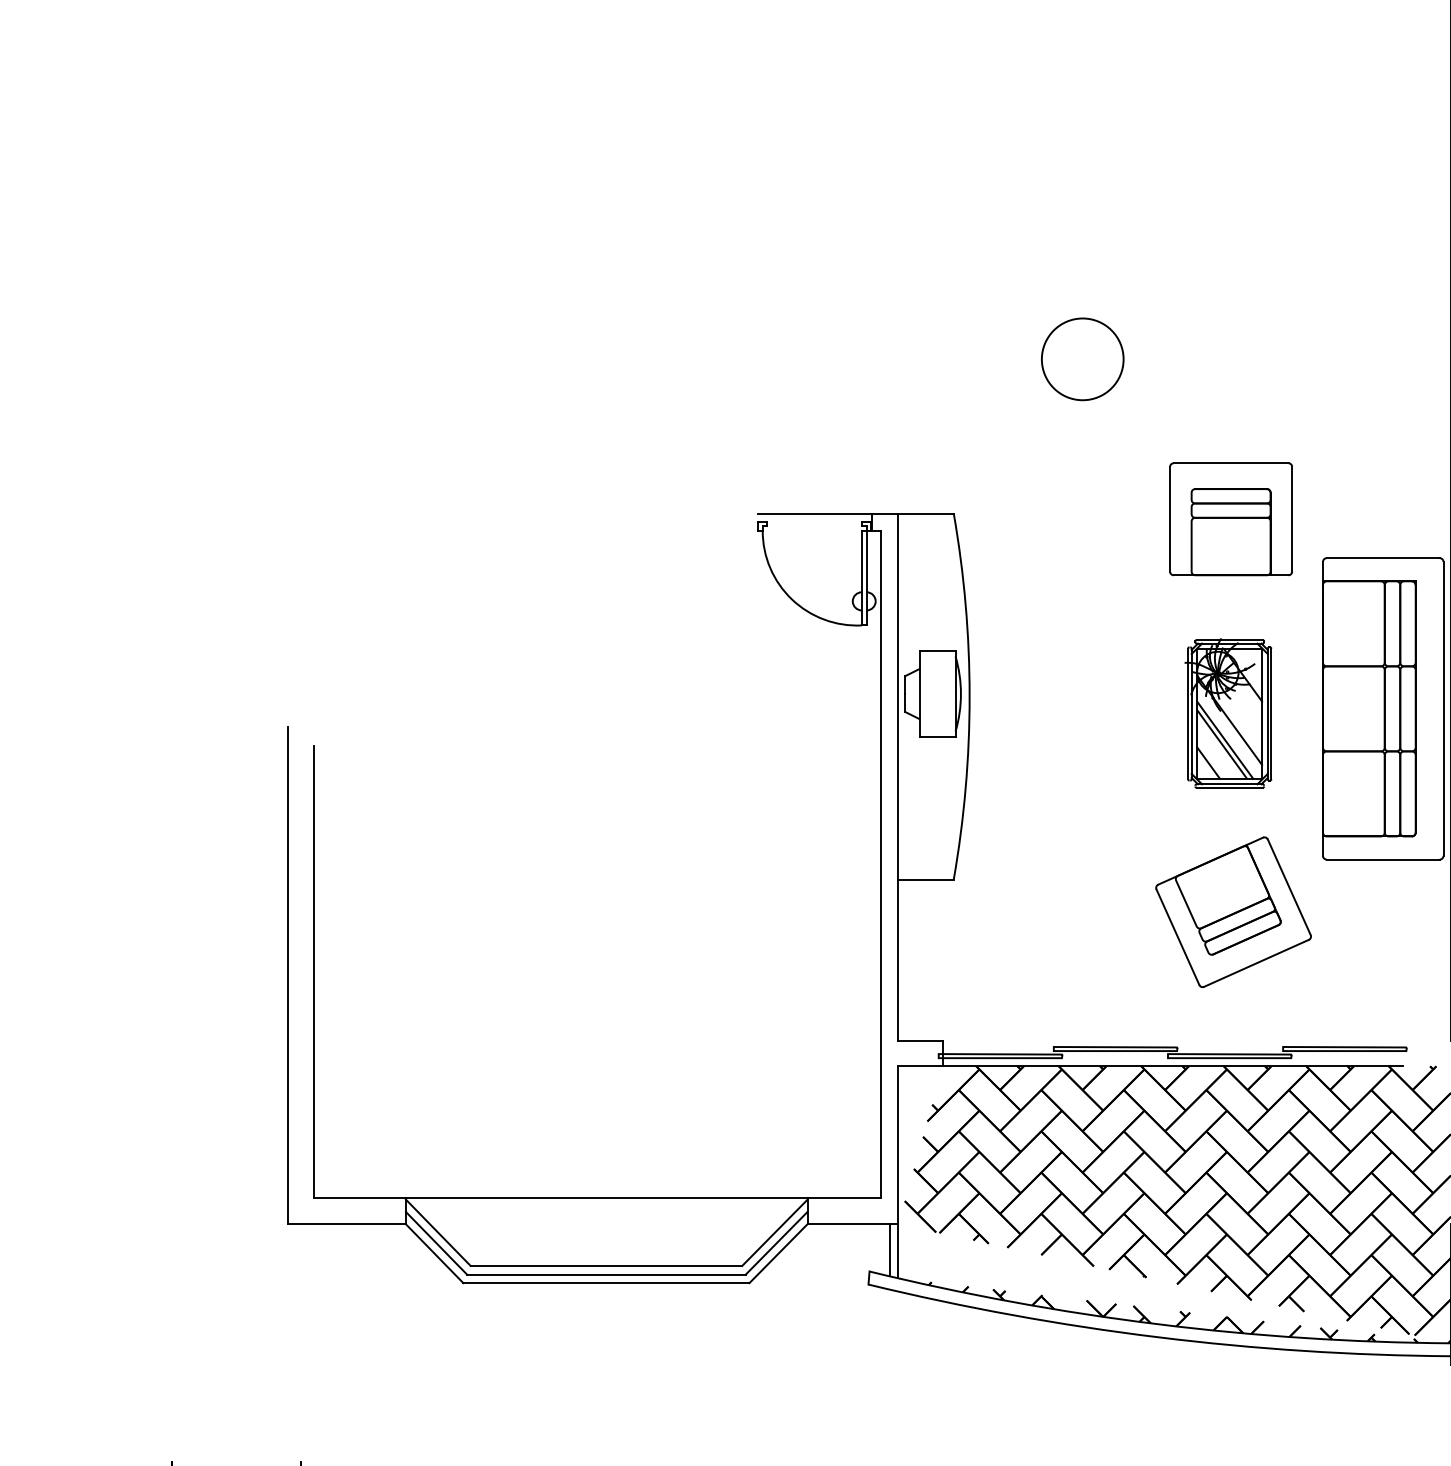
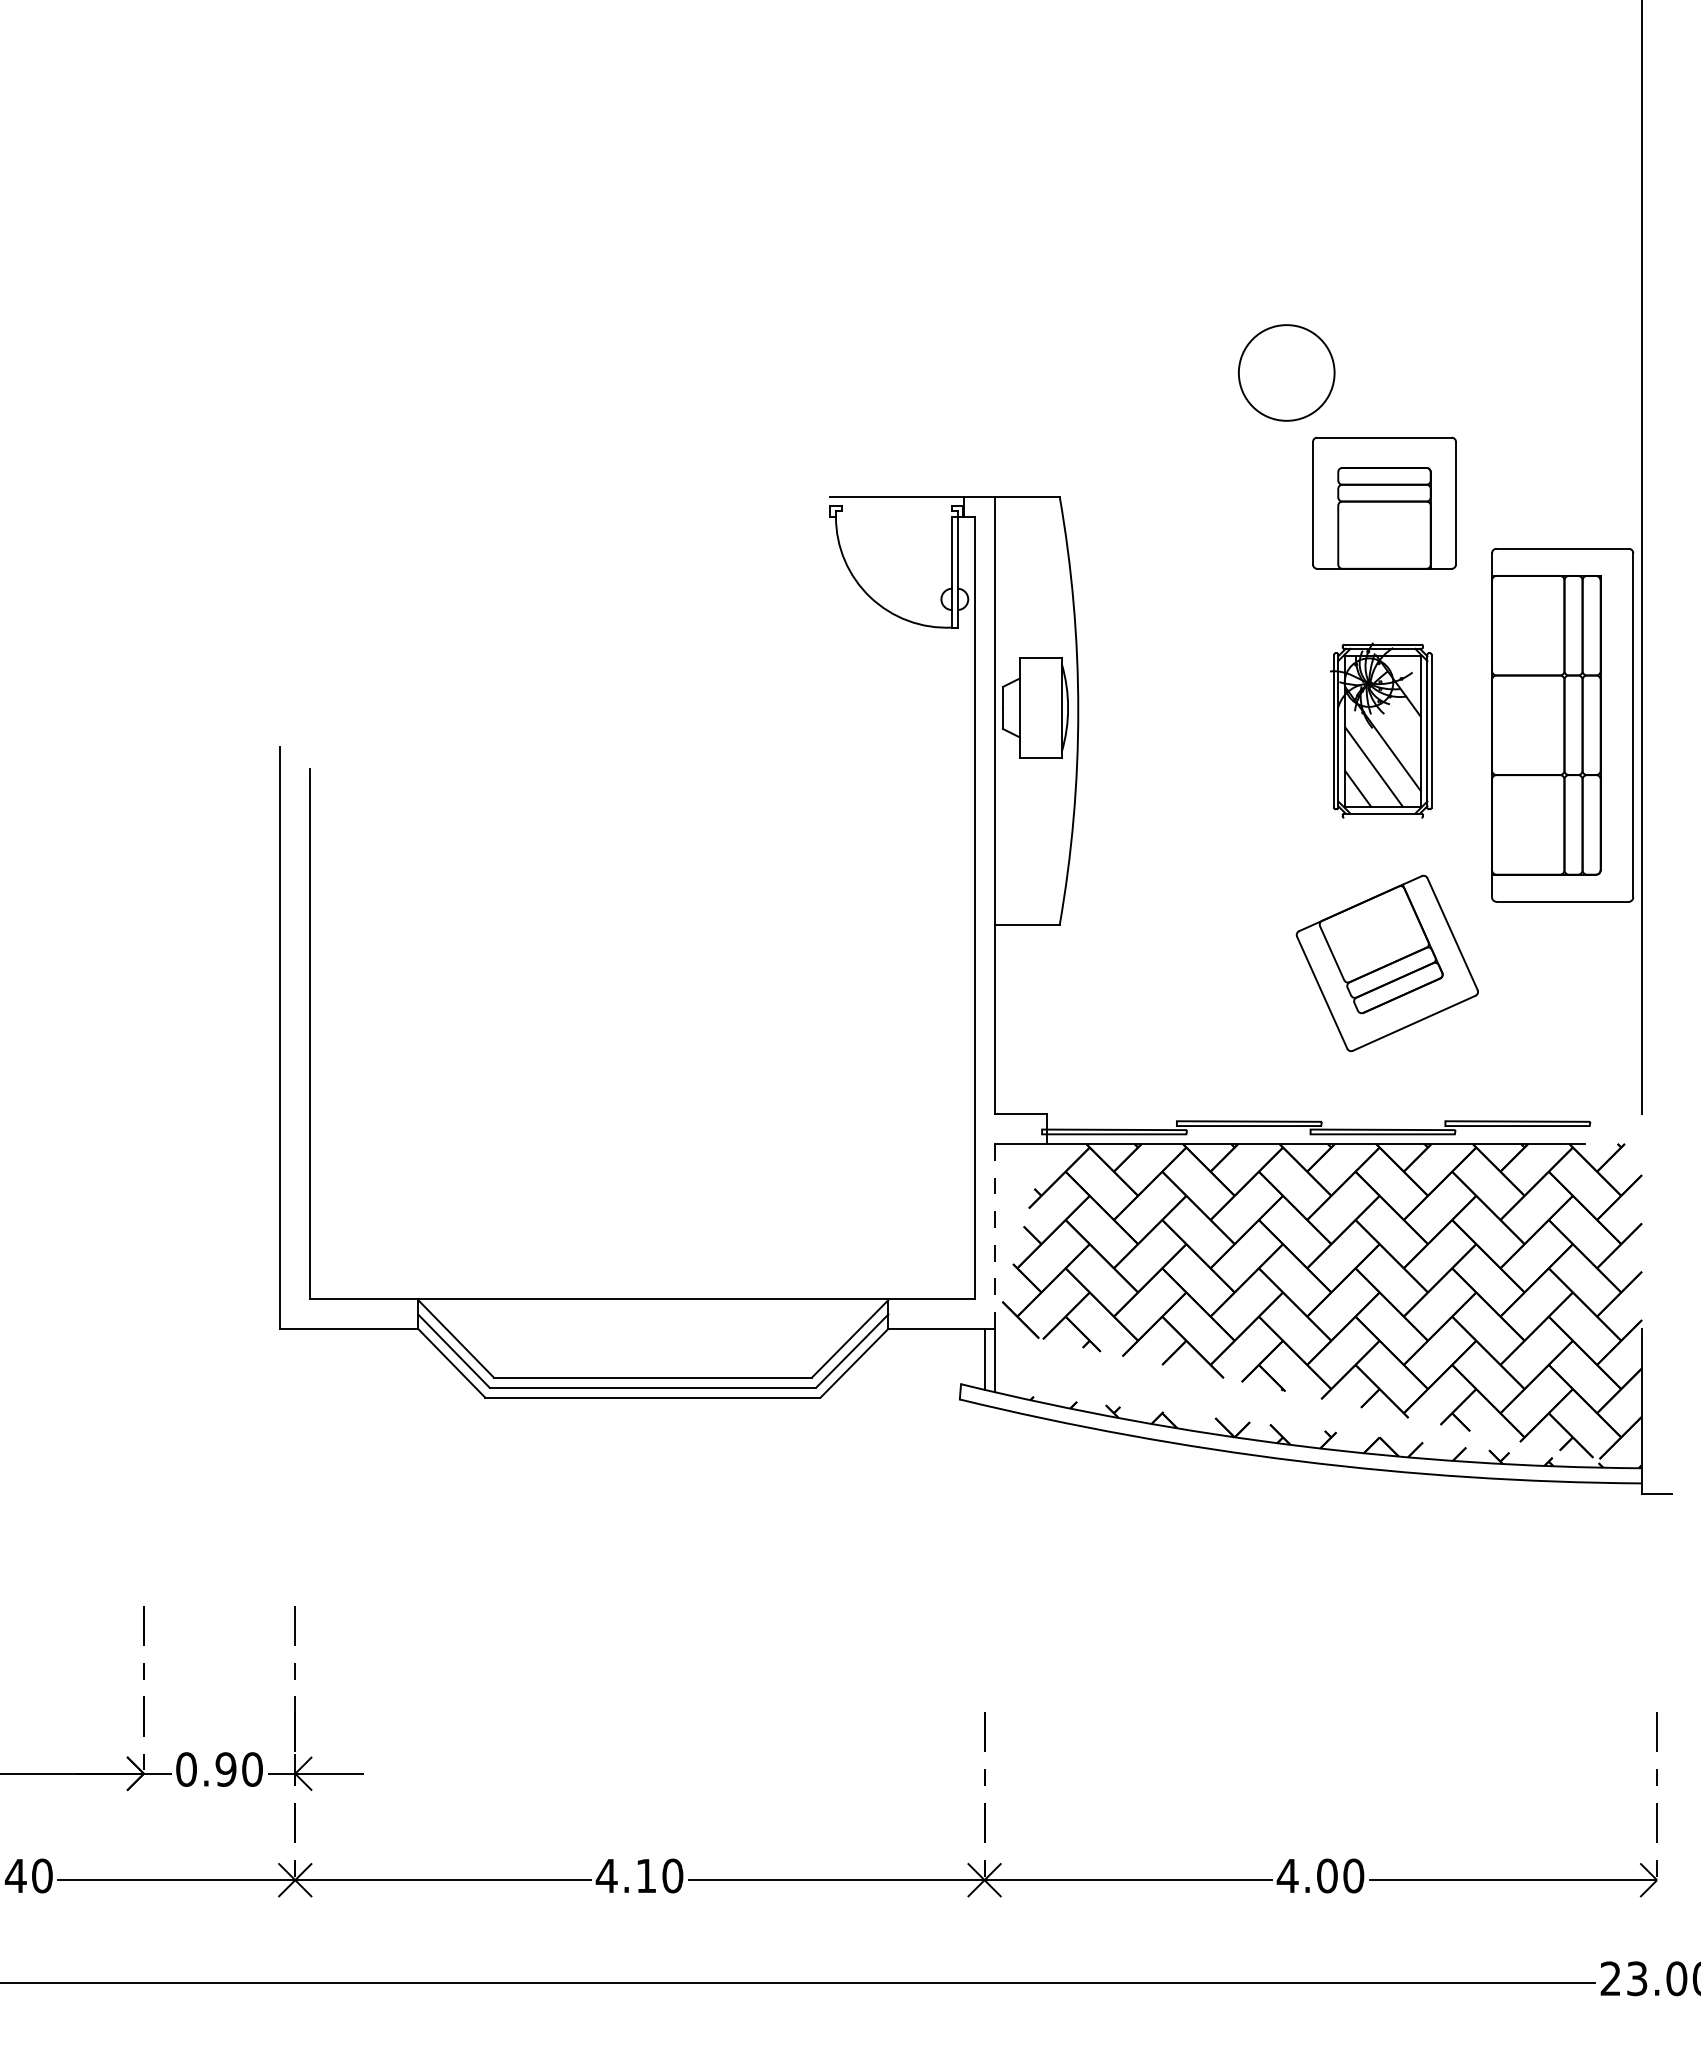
circle: (1082, 358) -> (1286, 372), moved
line: (1225, 739) -> (1377, 761), removed
line: (1229, 787) -> (1382, 817), removed
line: (898, 1145) -> (994, 1236), solid -> dashed

